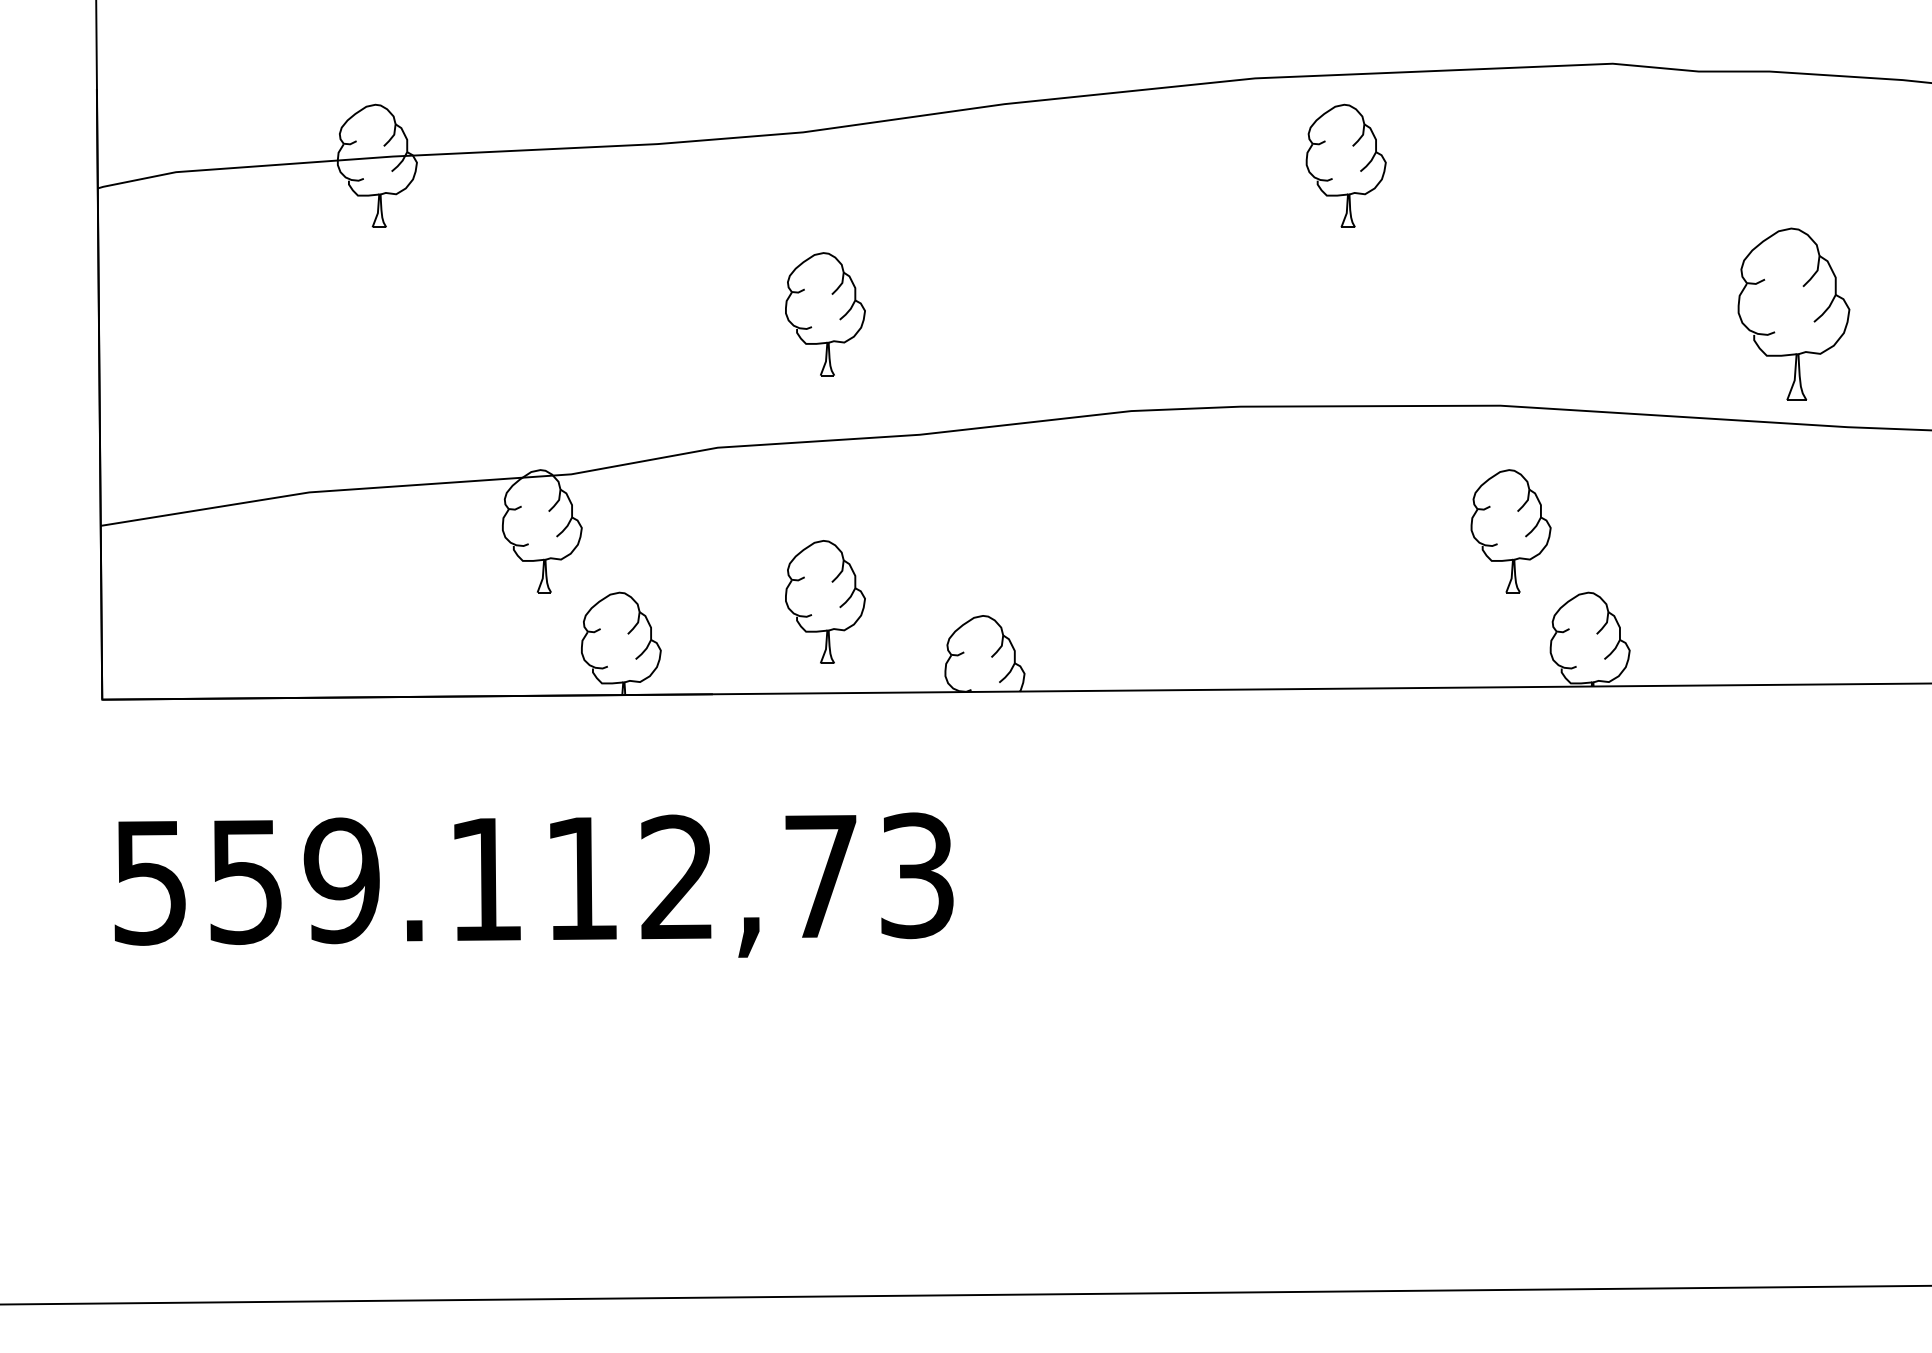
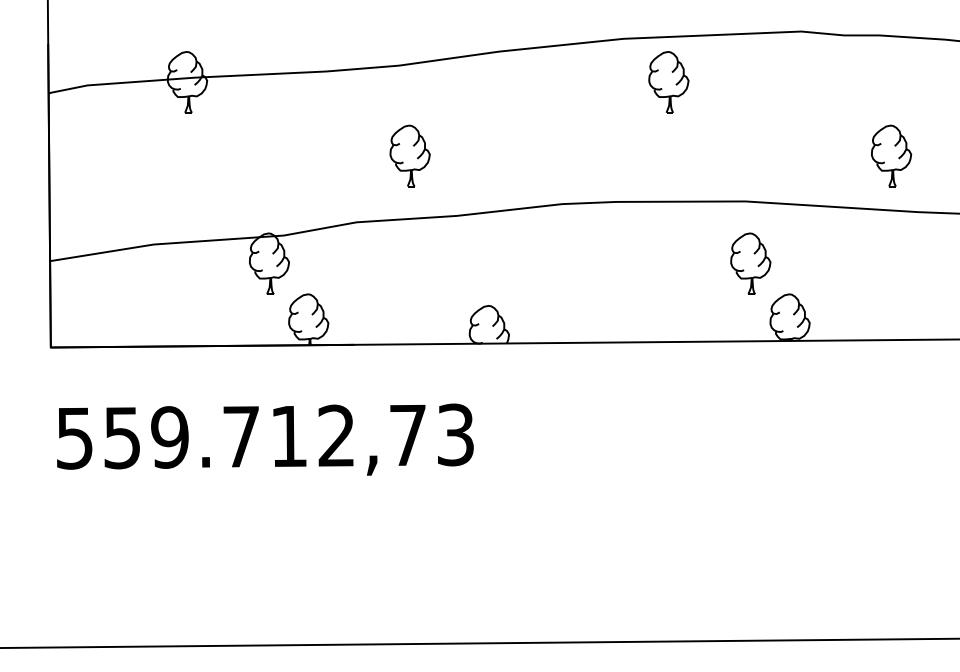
part: (1794, 313) -> (891, 155), size x0.71
part: (824, 601) -> (409, 298), removed
text: (483, 878) -> (240, 436), 559.112,73 -> 559.712,73

